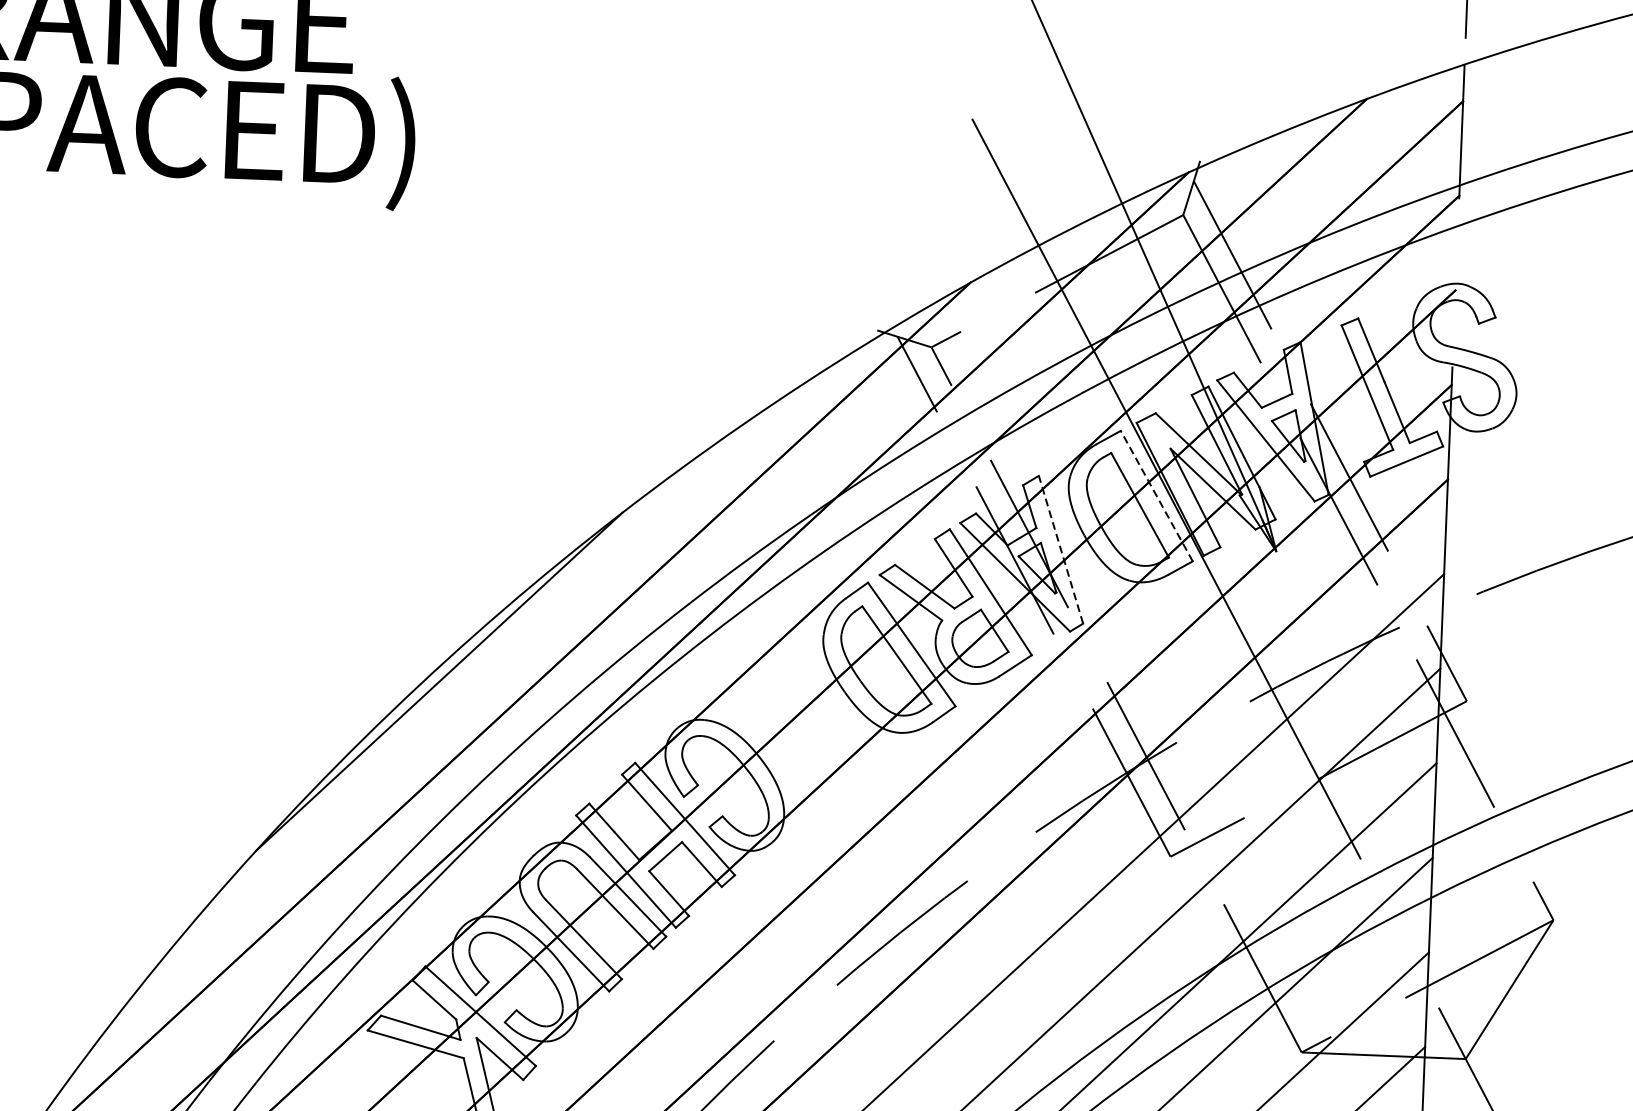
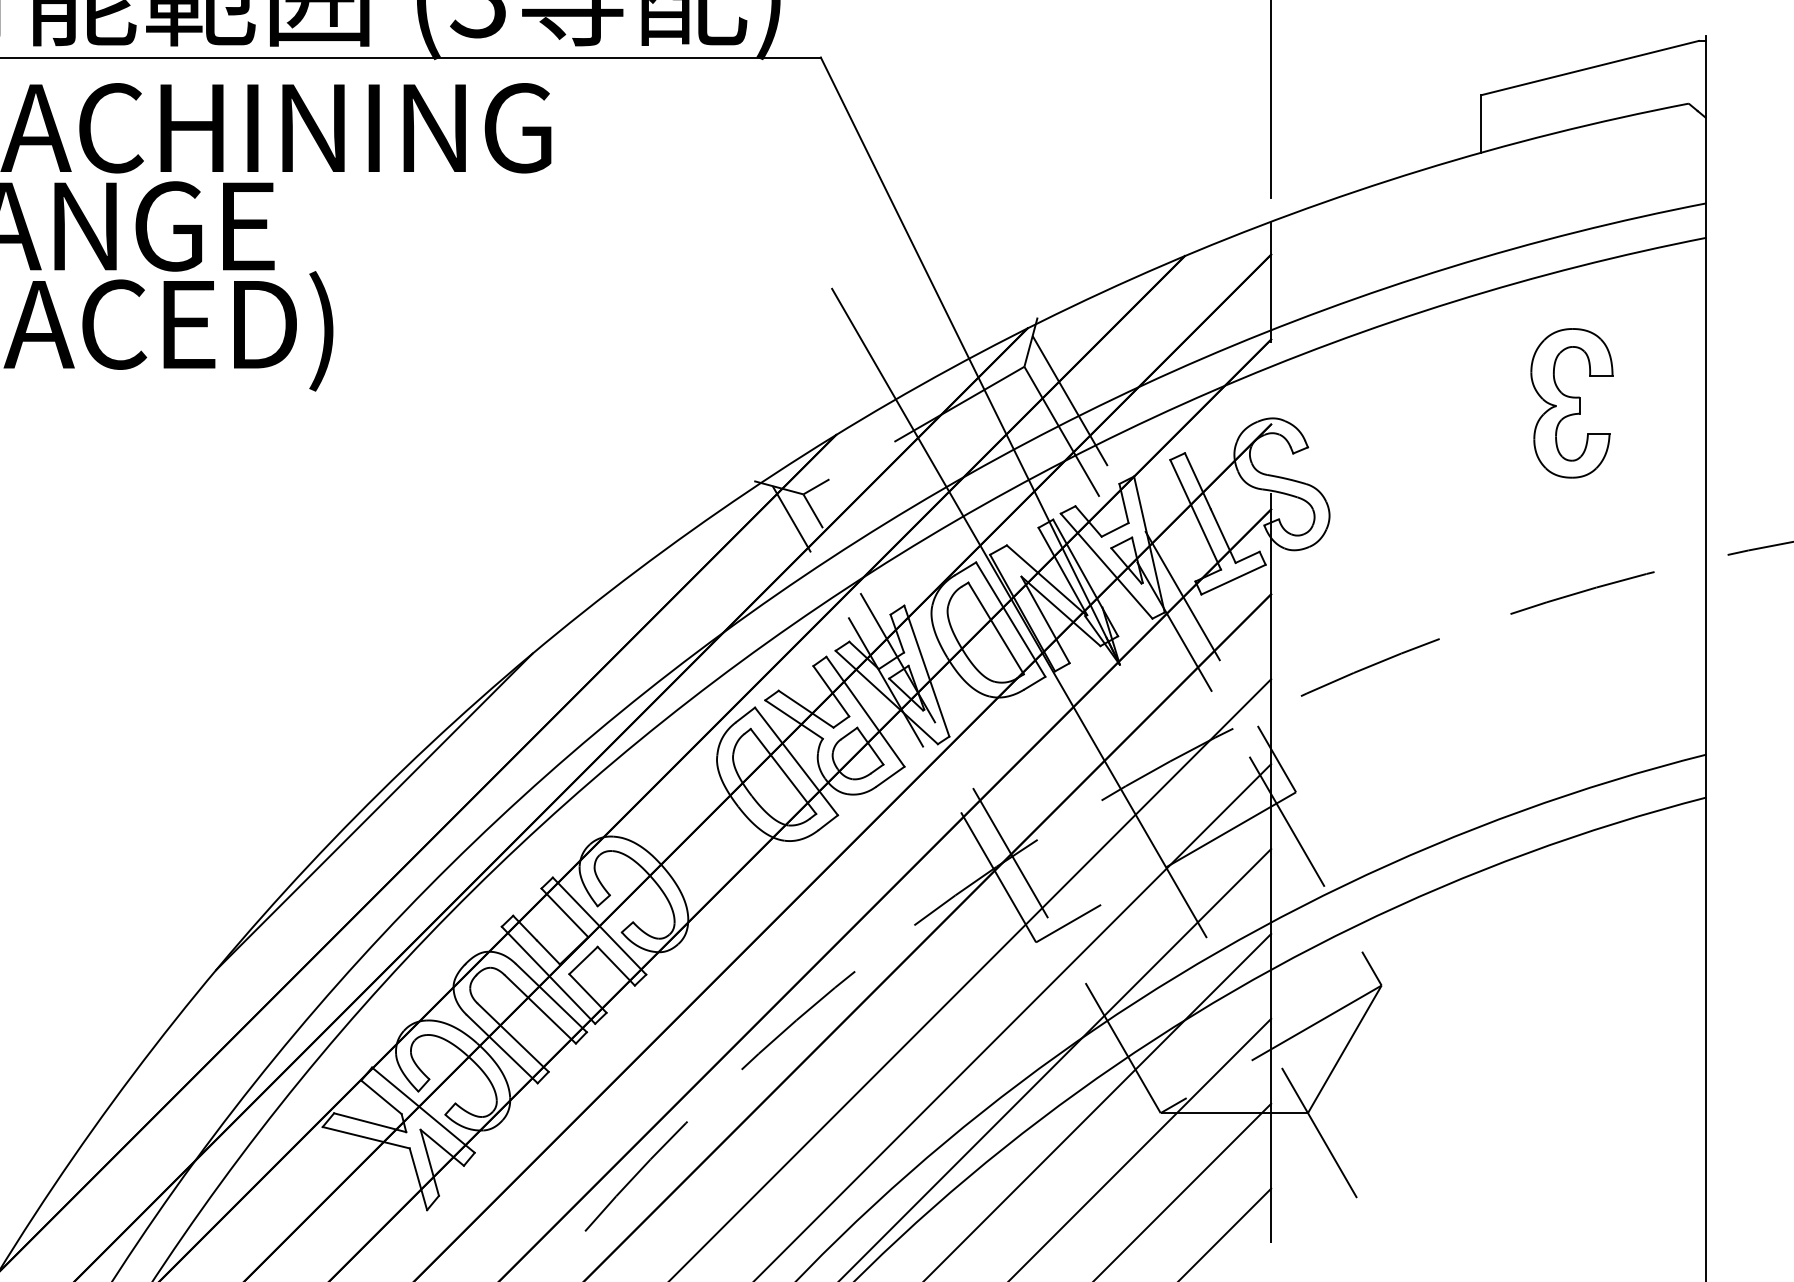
line: (1156, 495) -> (1010, 619), dashed -> solid
line: (1060, 548) -> (926, 670), dashed -> solid

